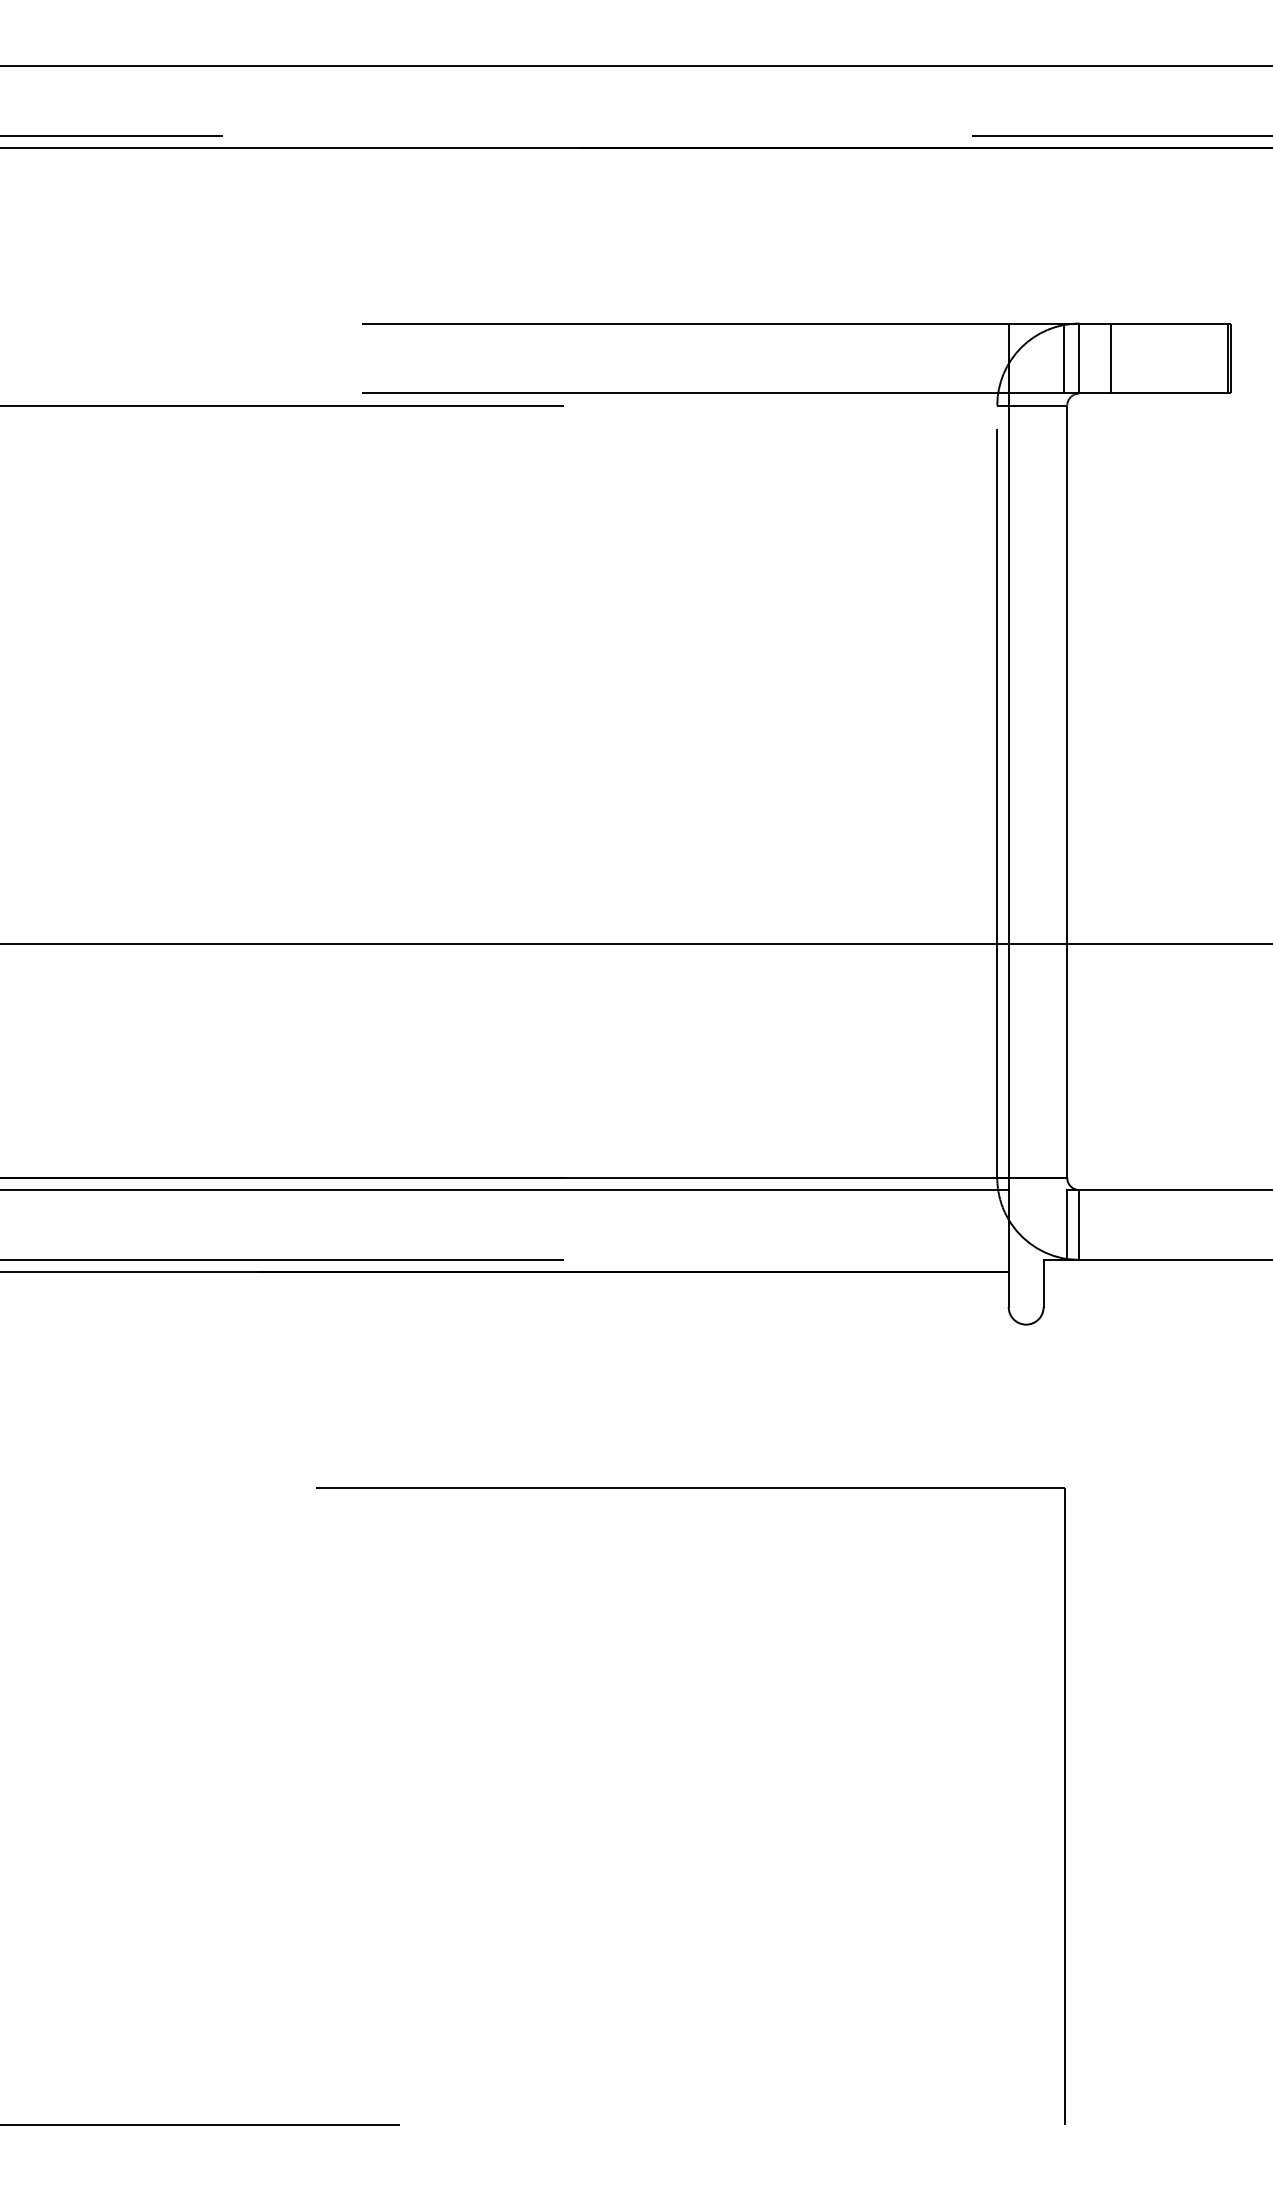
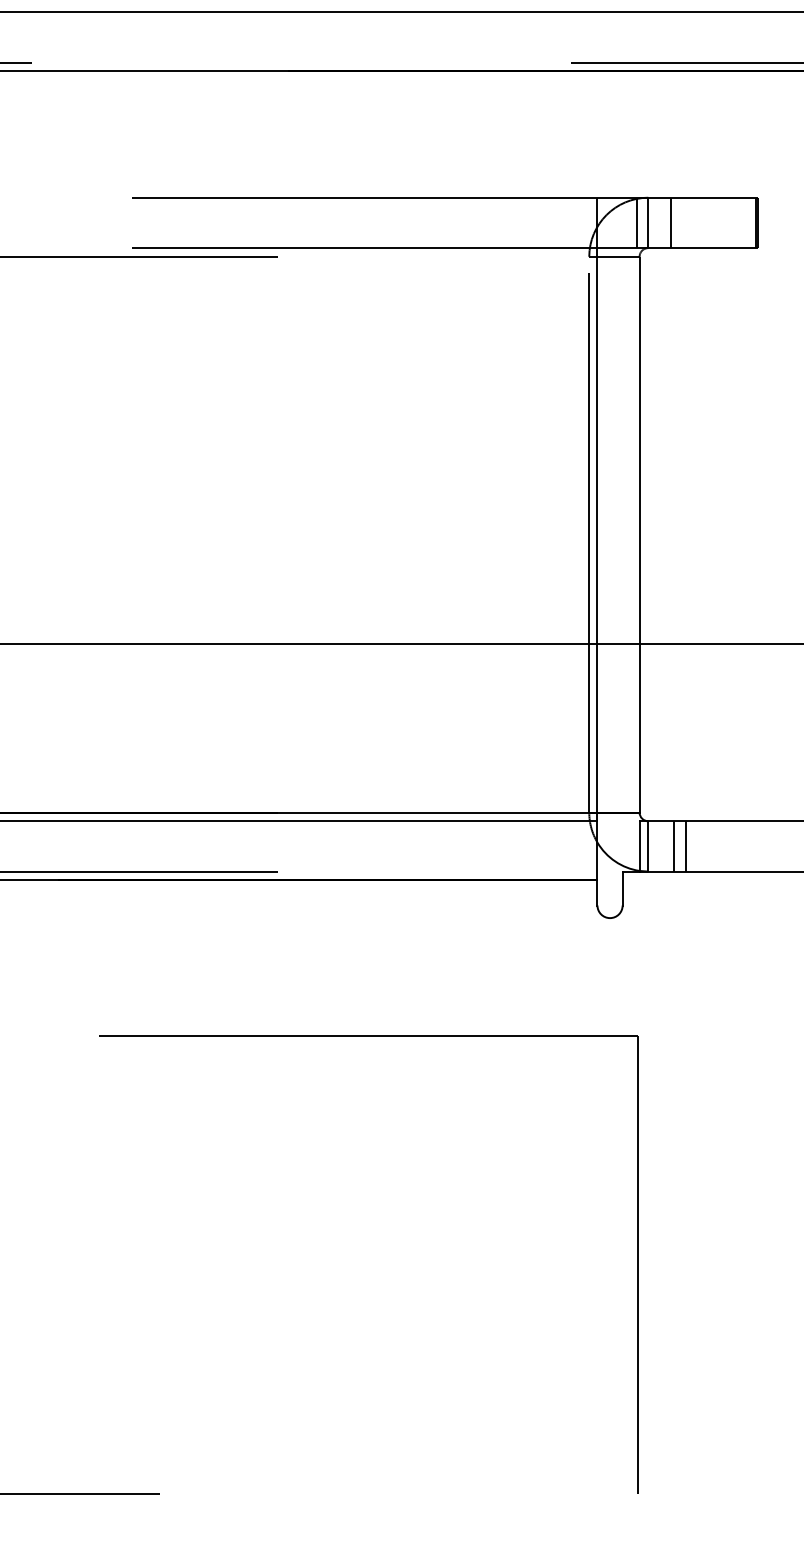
line: (1114, 1225) -> (673, 846), added
line: (1131, 1225) -> (685, 846), added

